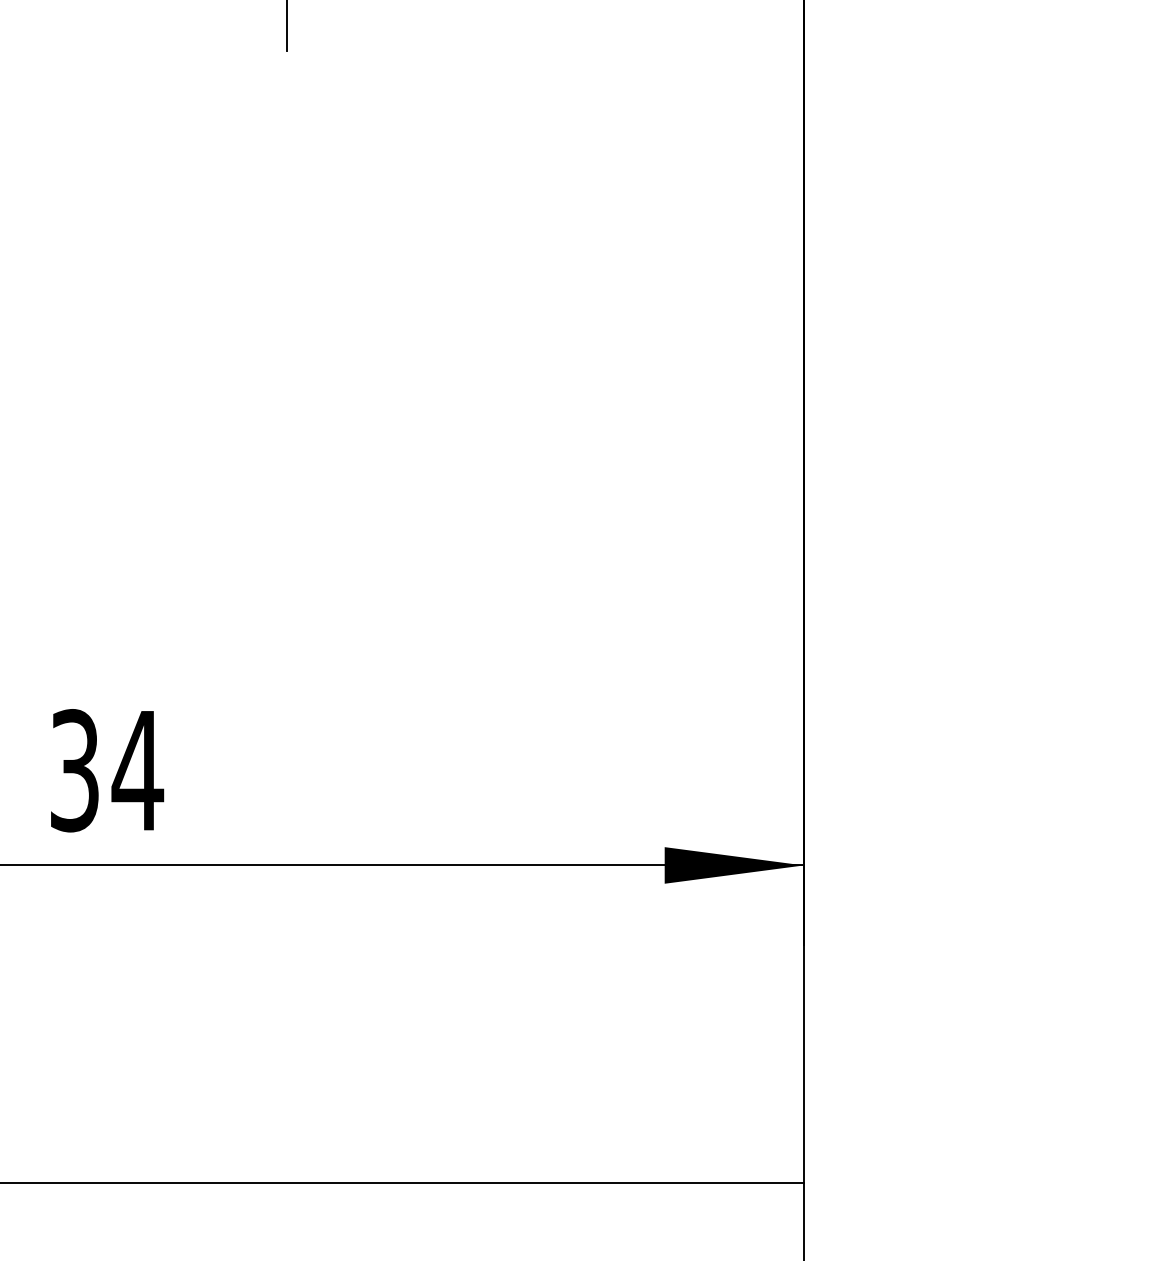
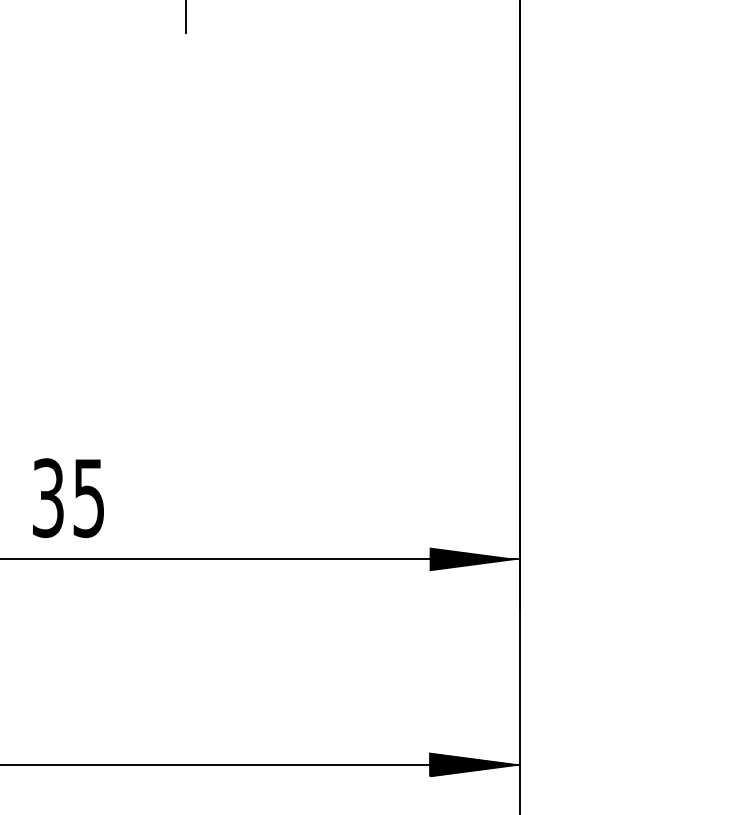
text: (137, 771) -> (88, 498), 34 -> 35
hatch: (734, 1182) -> (474, 764), added

